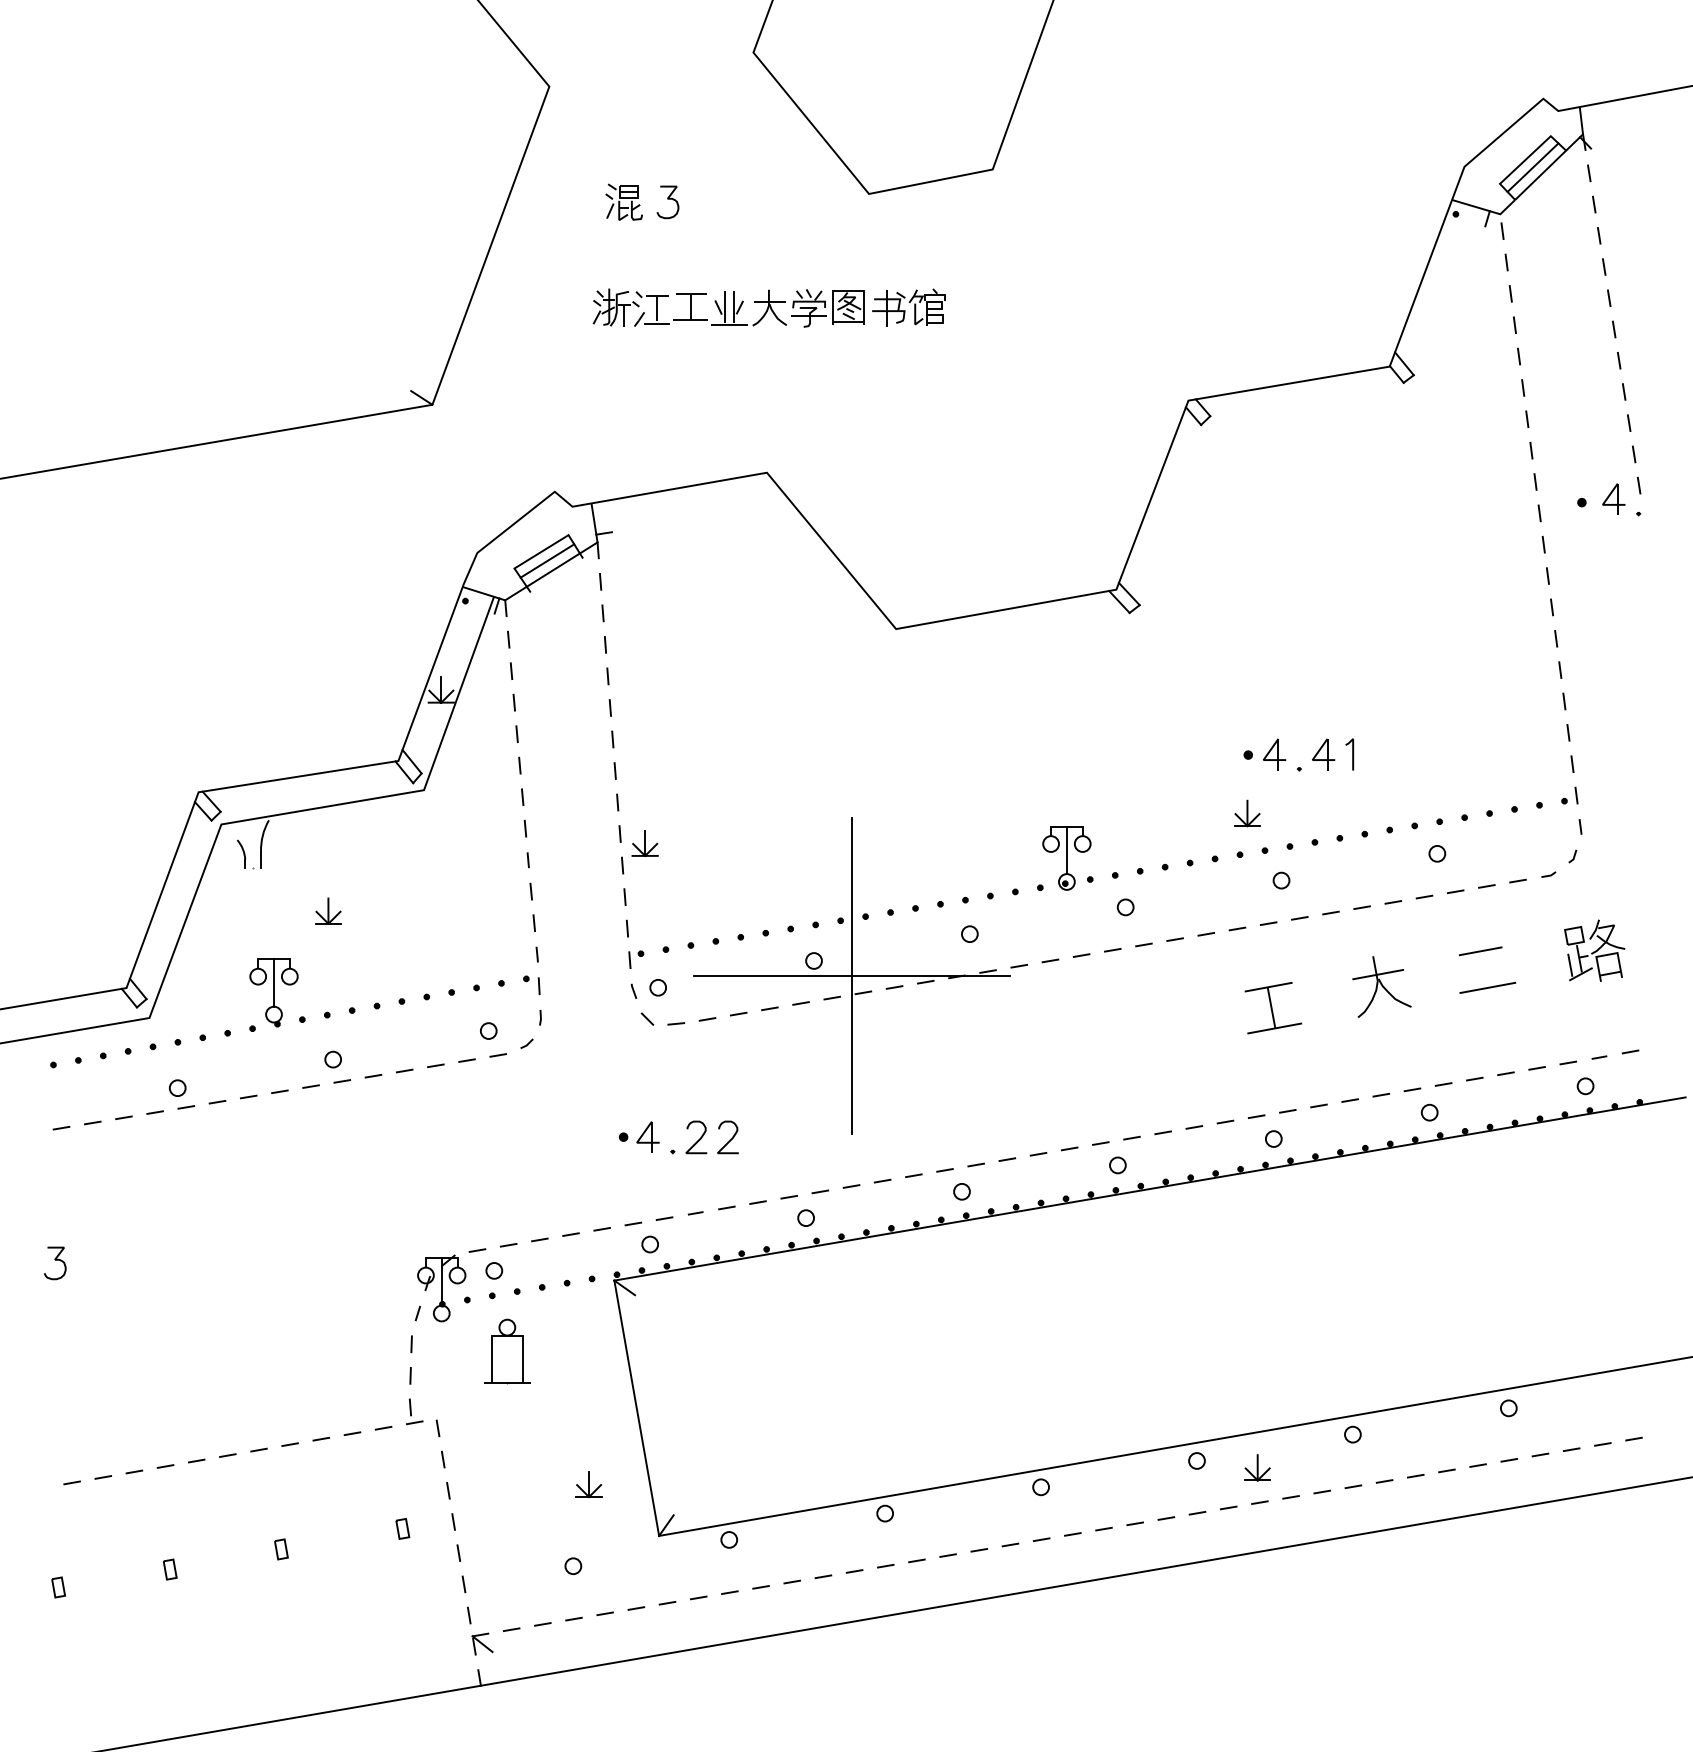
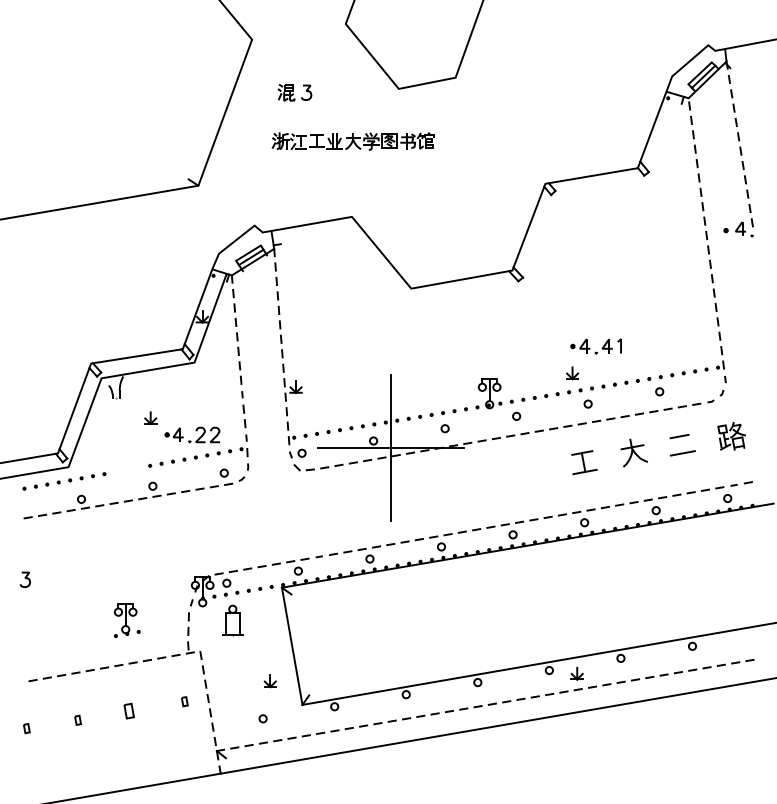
part: (277, 994) -> (127, 620), moved
part: (678, 1136) -> (192, 434), moved
part: (280, 1548) -> (128, 710), size x1.6

